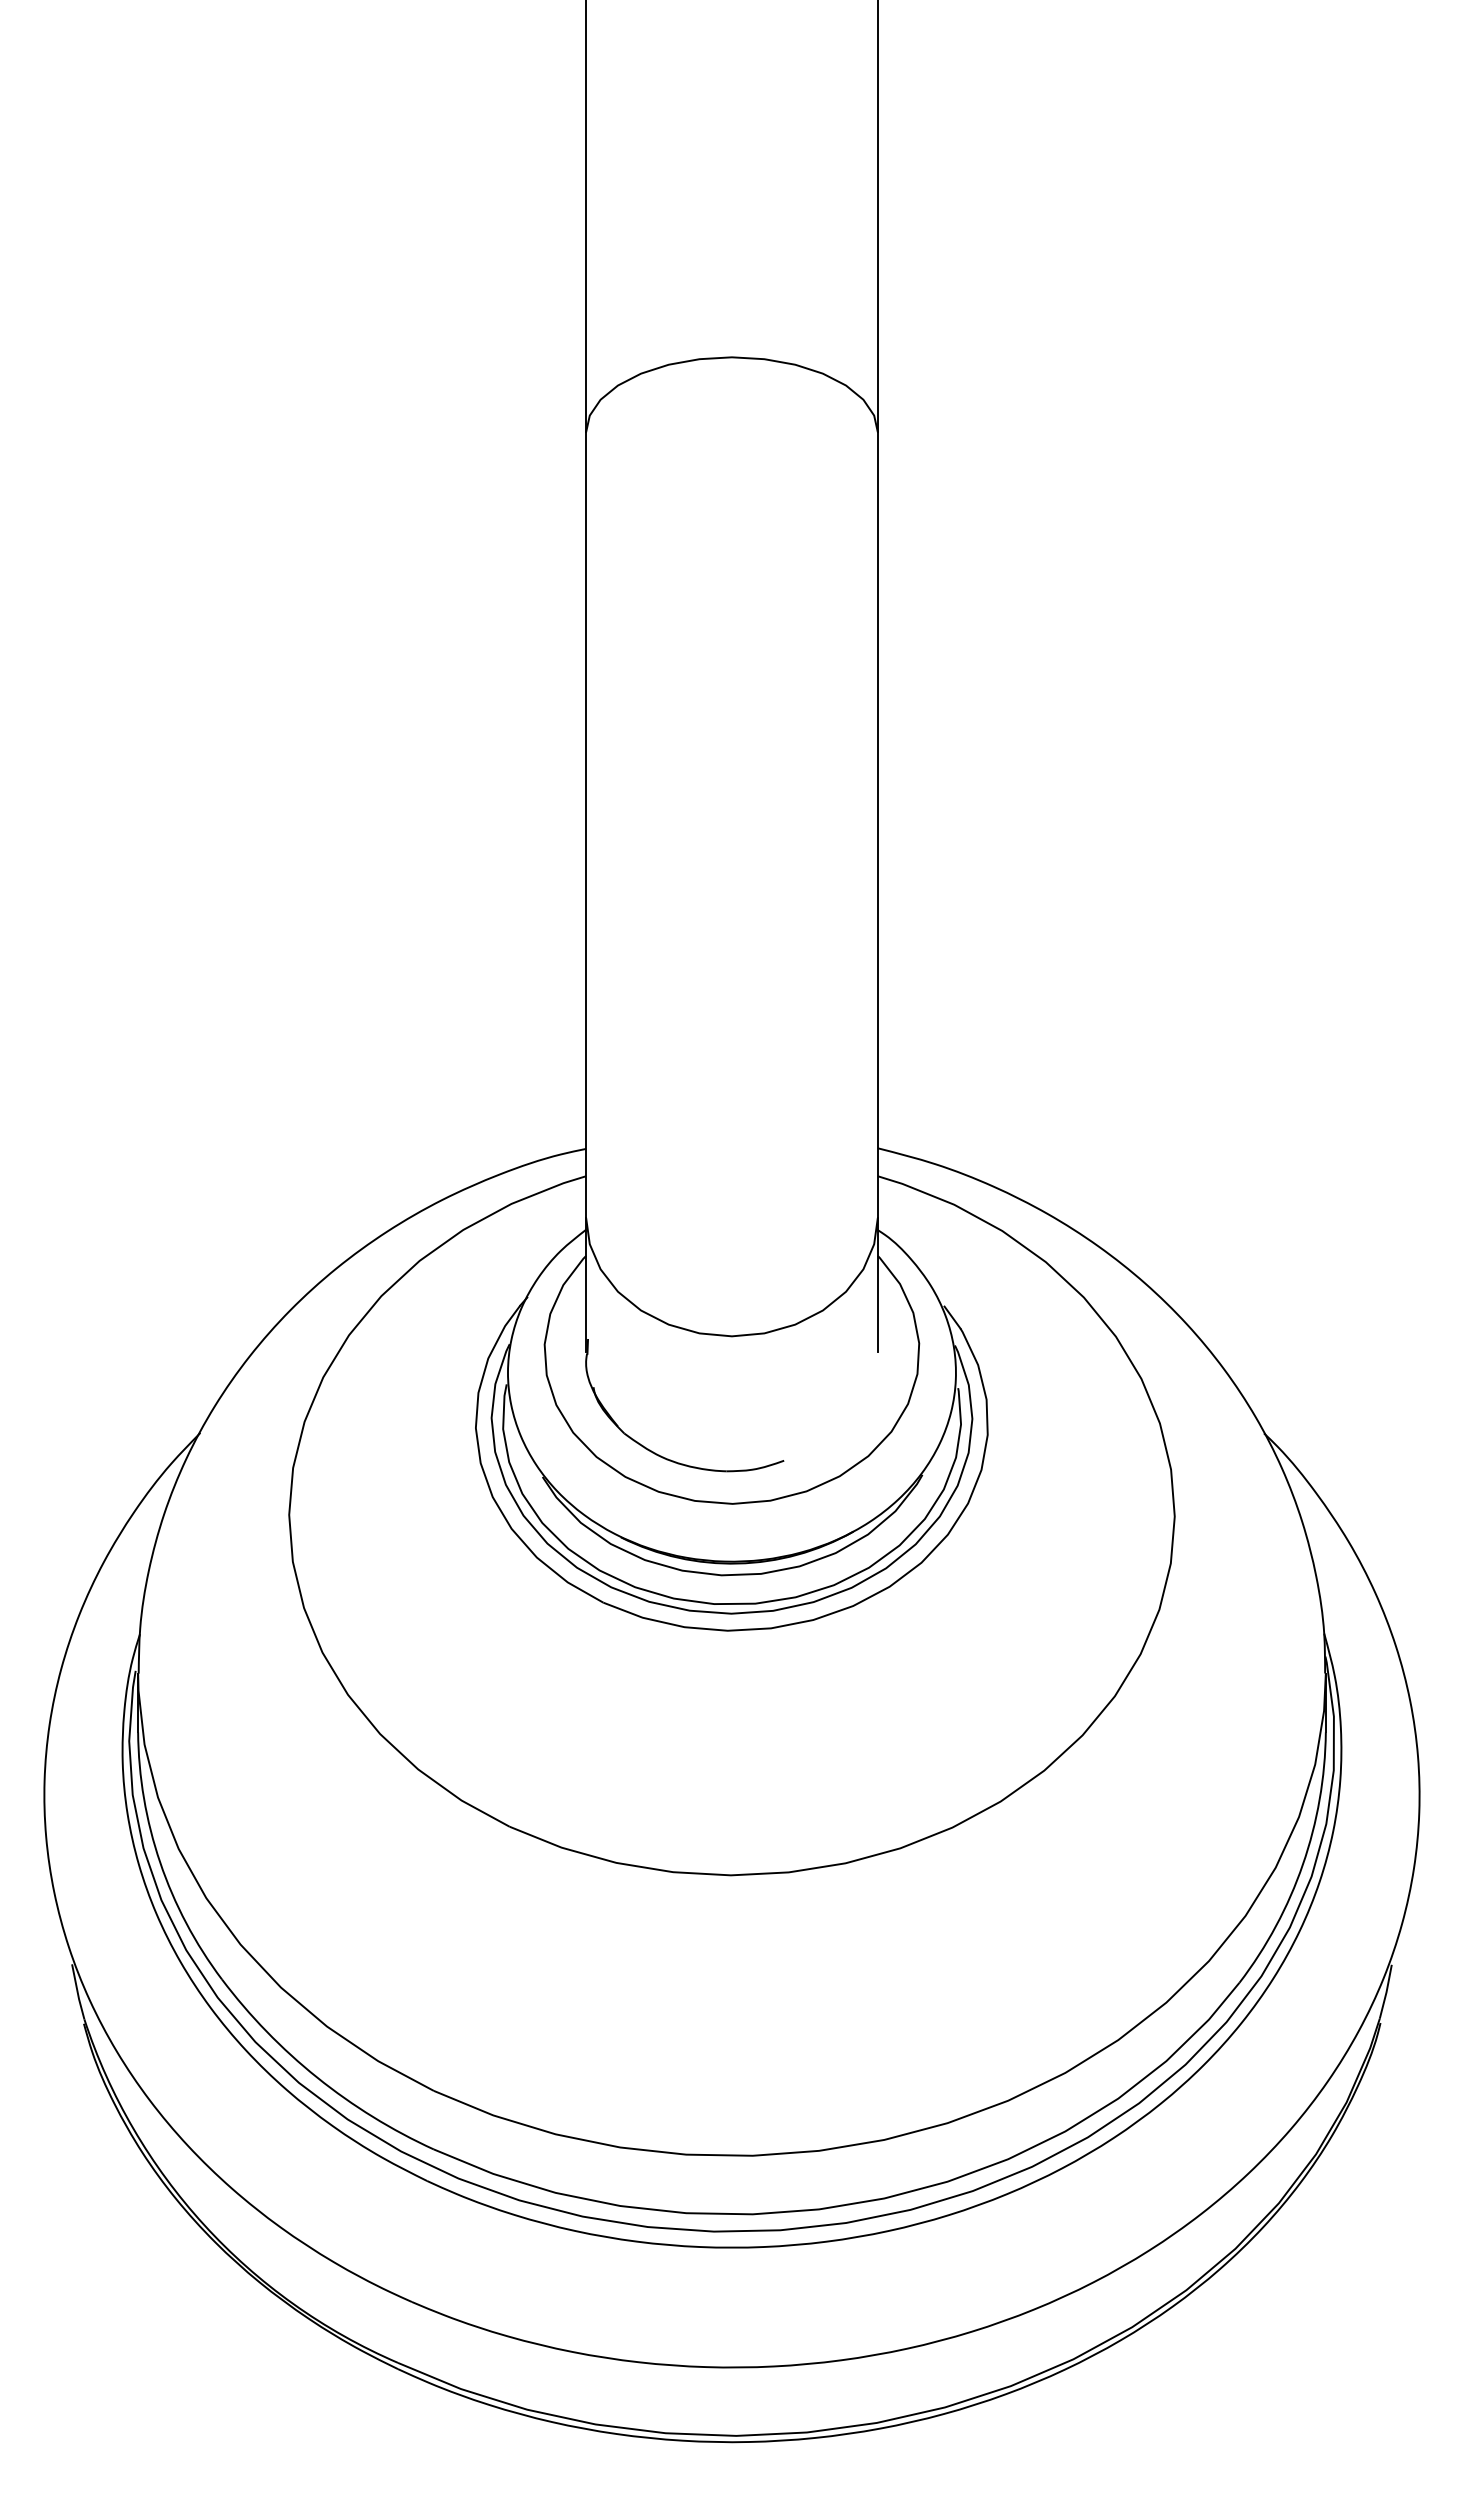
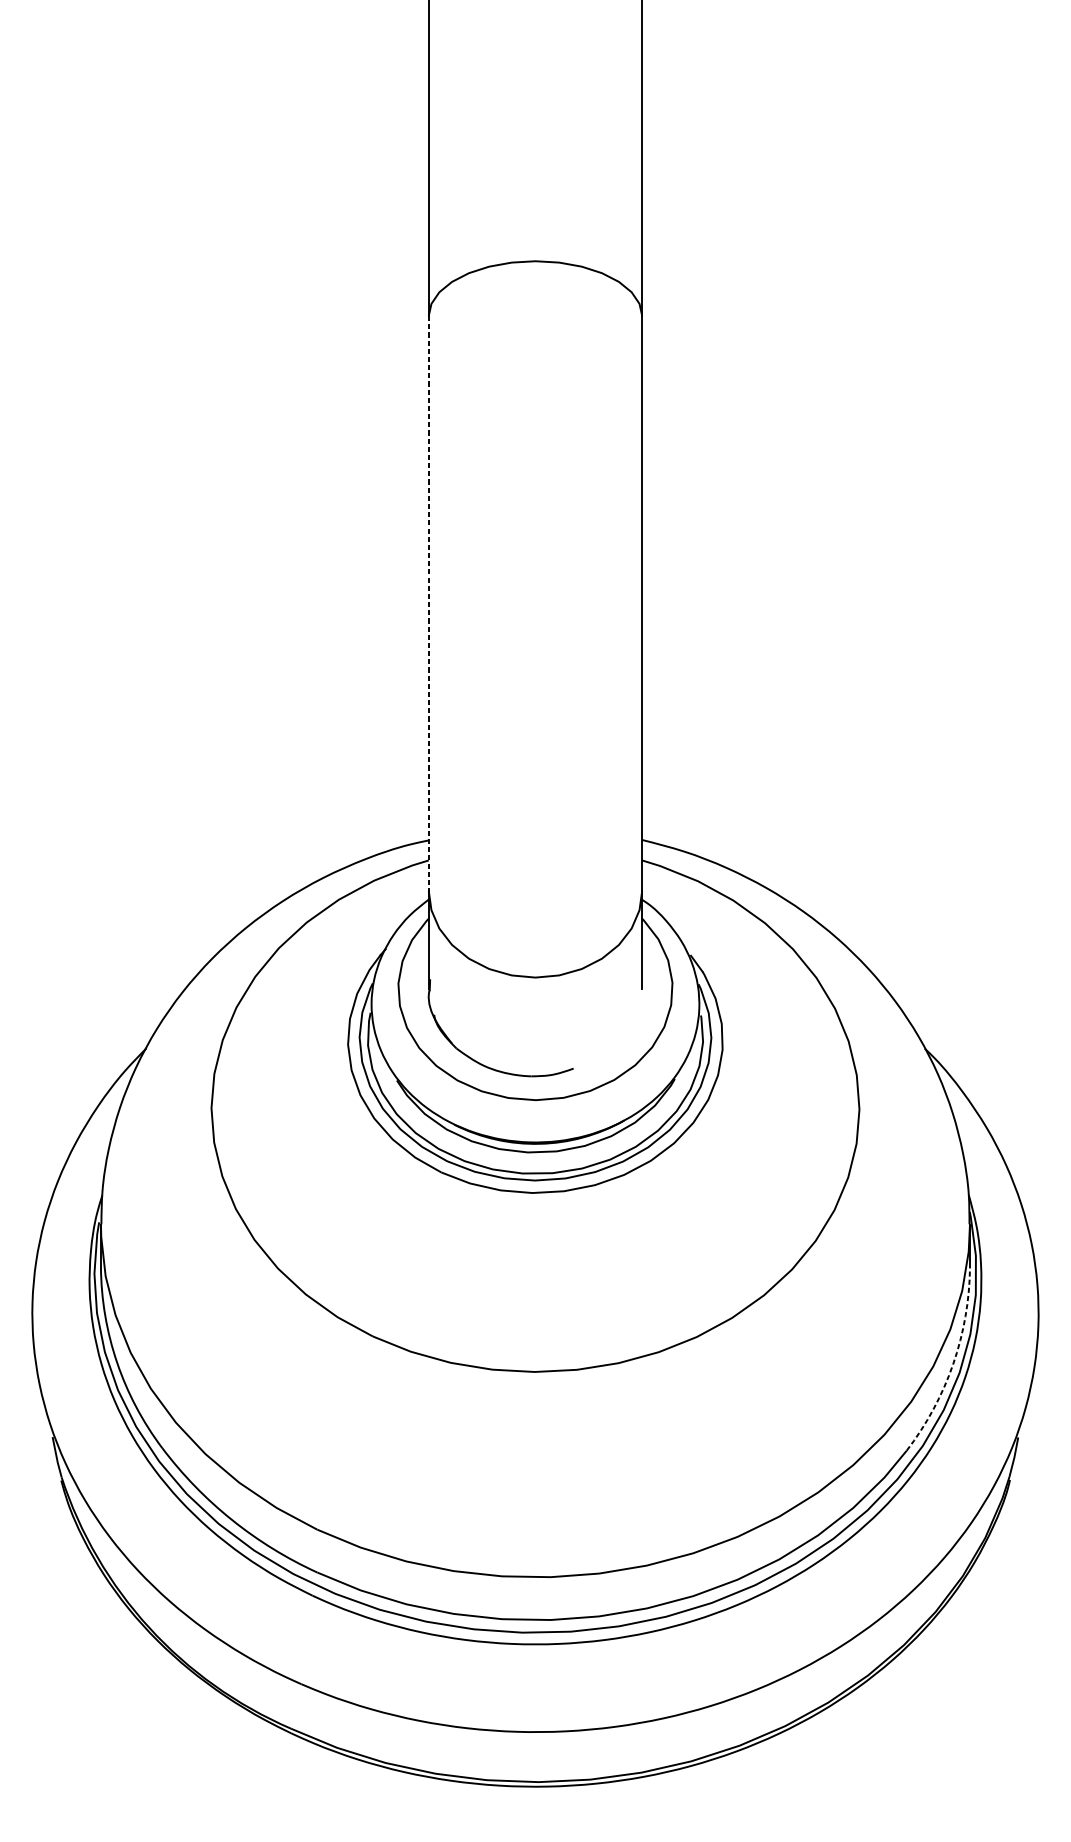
line: (586, 825) -> (429, 603), solid -> dashed
arc: (1302, 1864) -> (952, 1364), solid -> dashed

